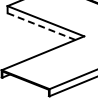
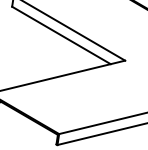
line: (42, 26) -> (62, 35), dashed -> solid

